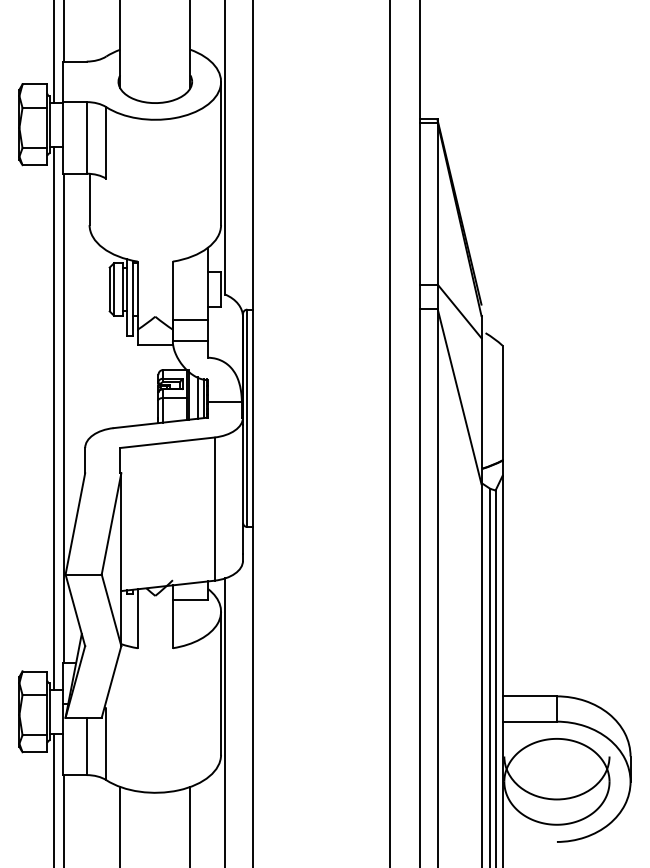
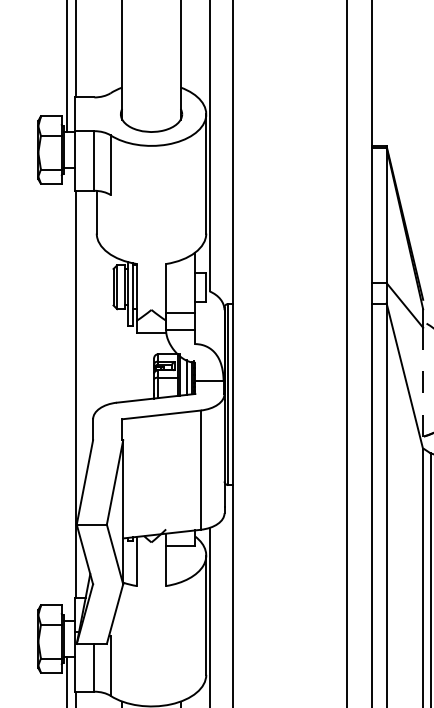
line: (481, 411) -> (423, 388), solid -> dashed
line: (54, 417) -> (67, 393), removed

